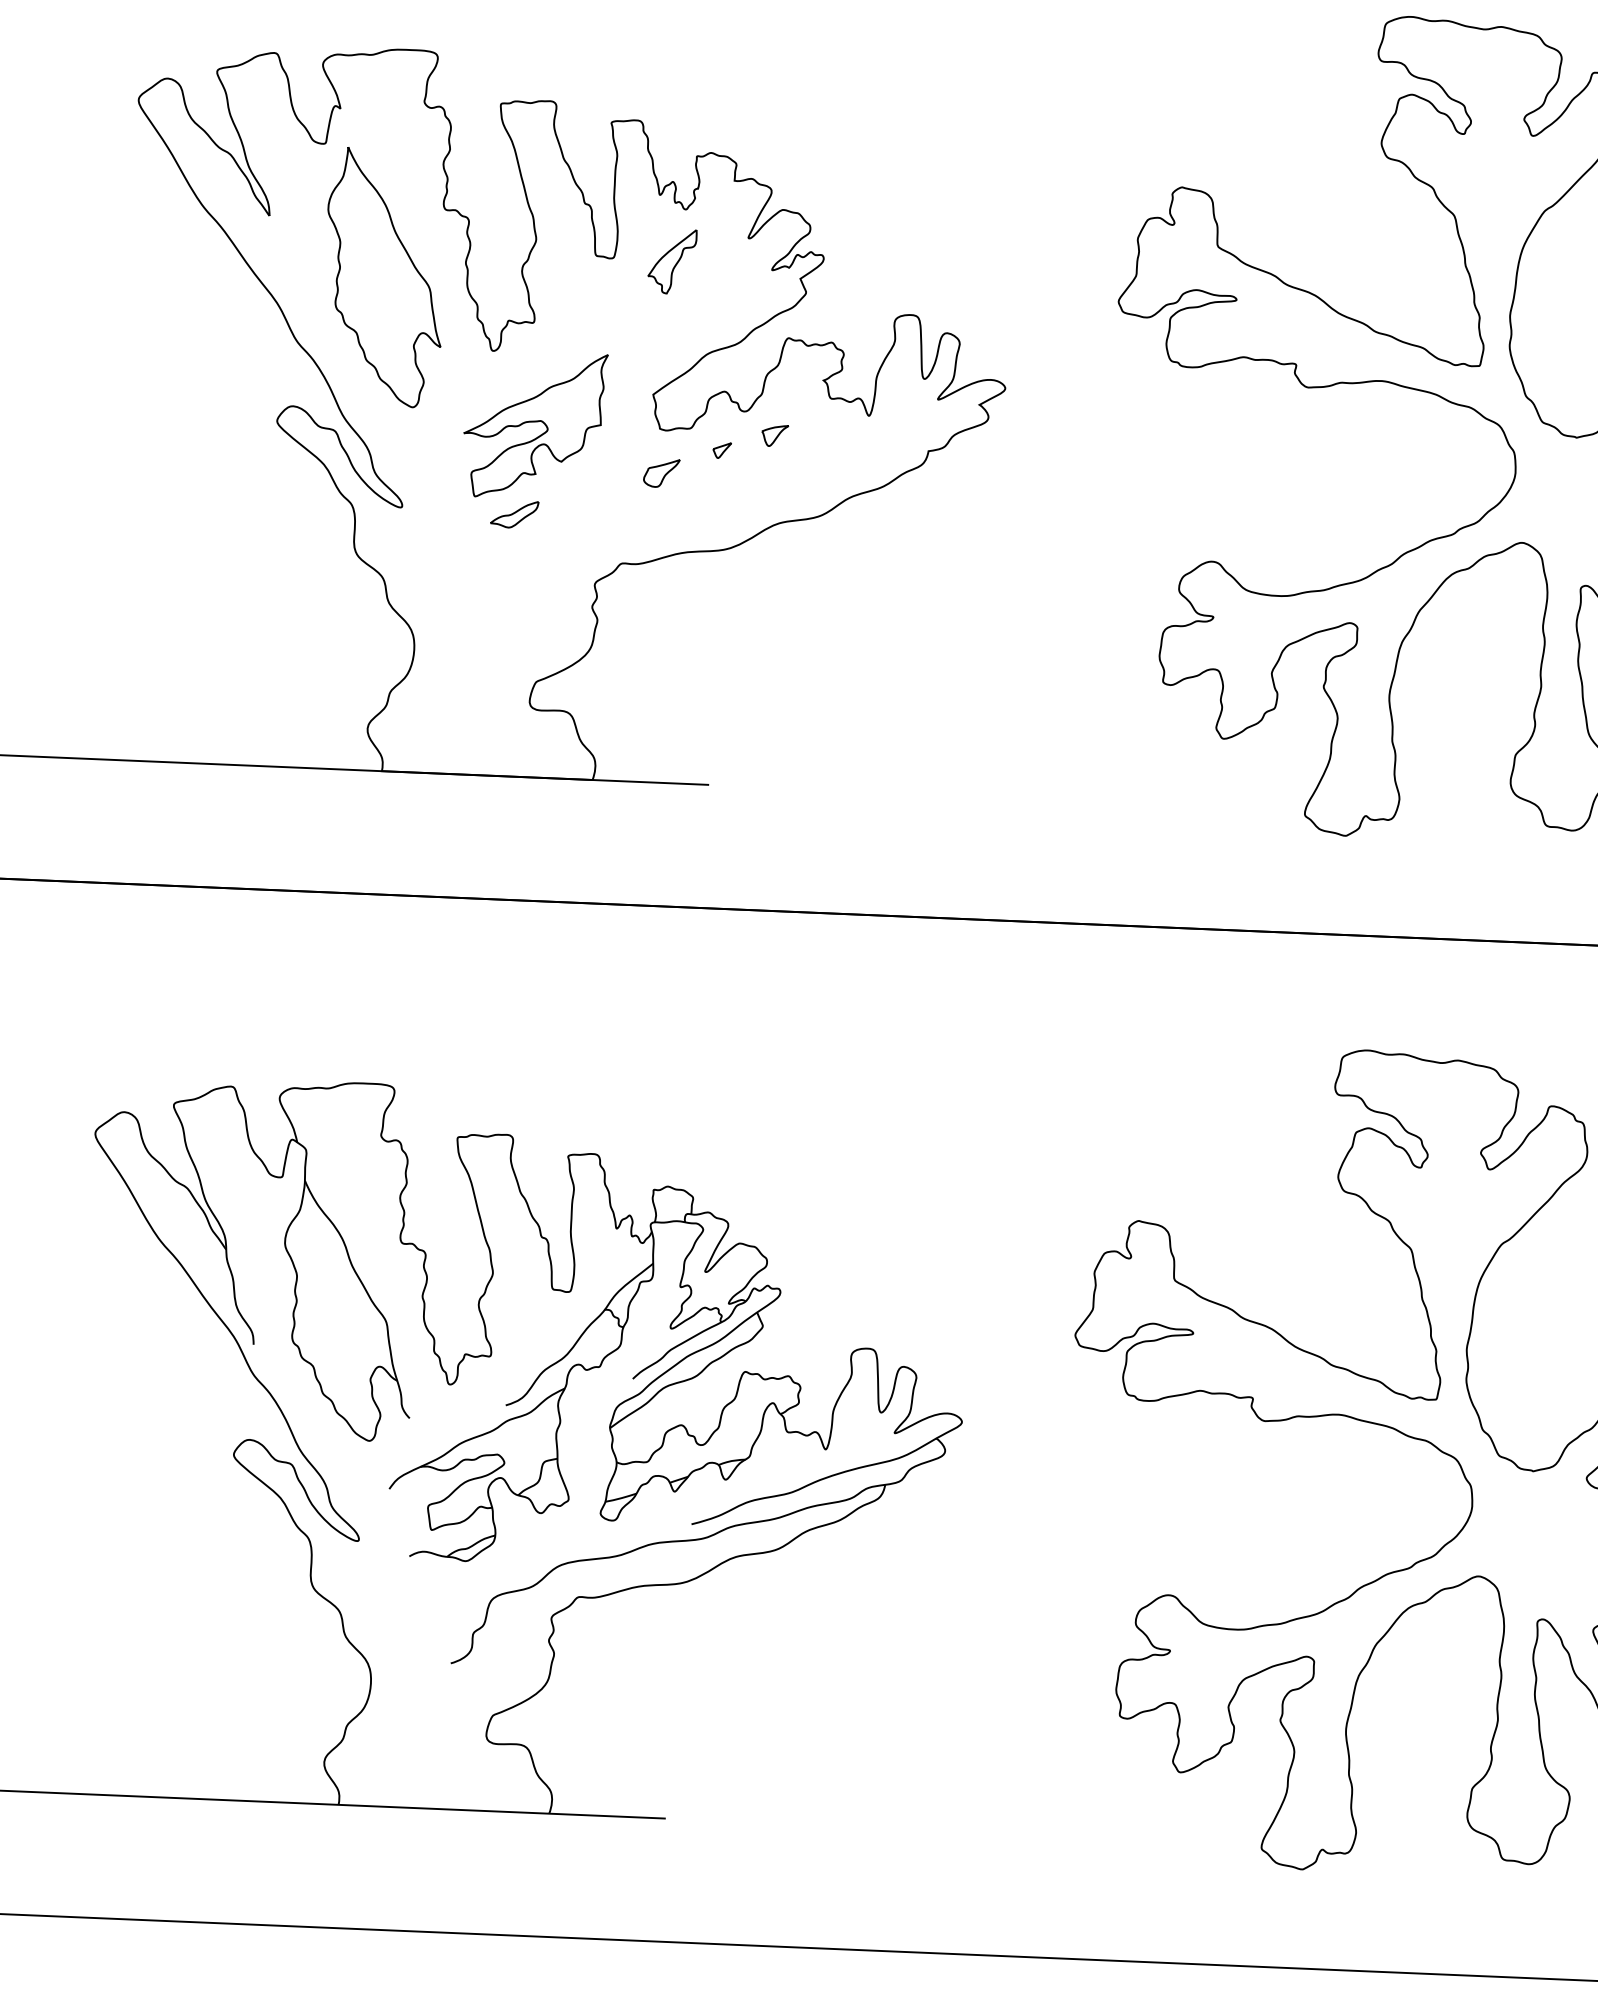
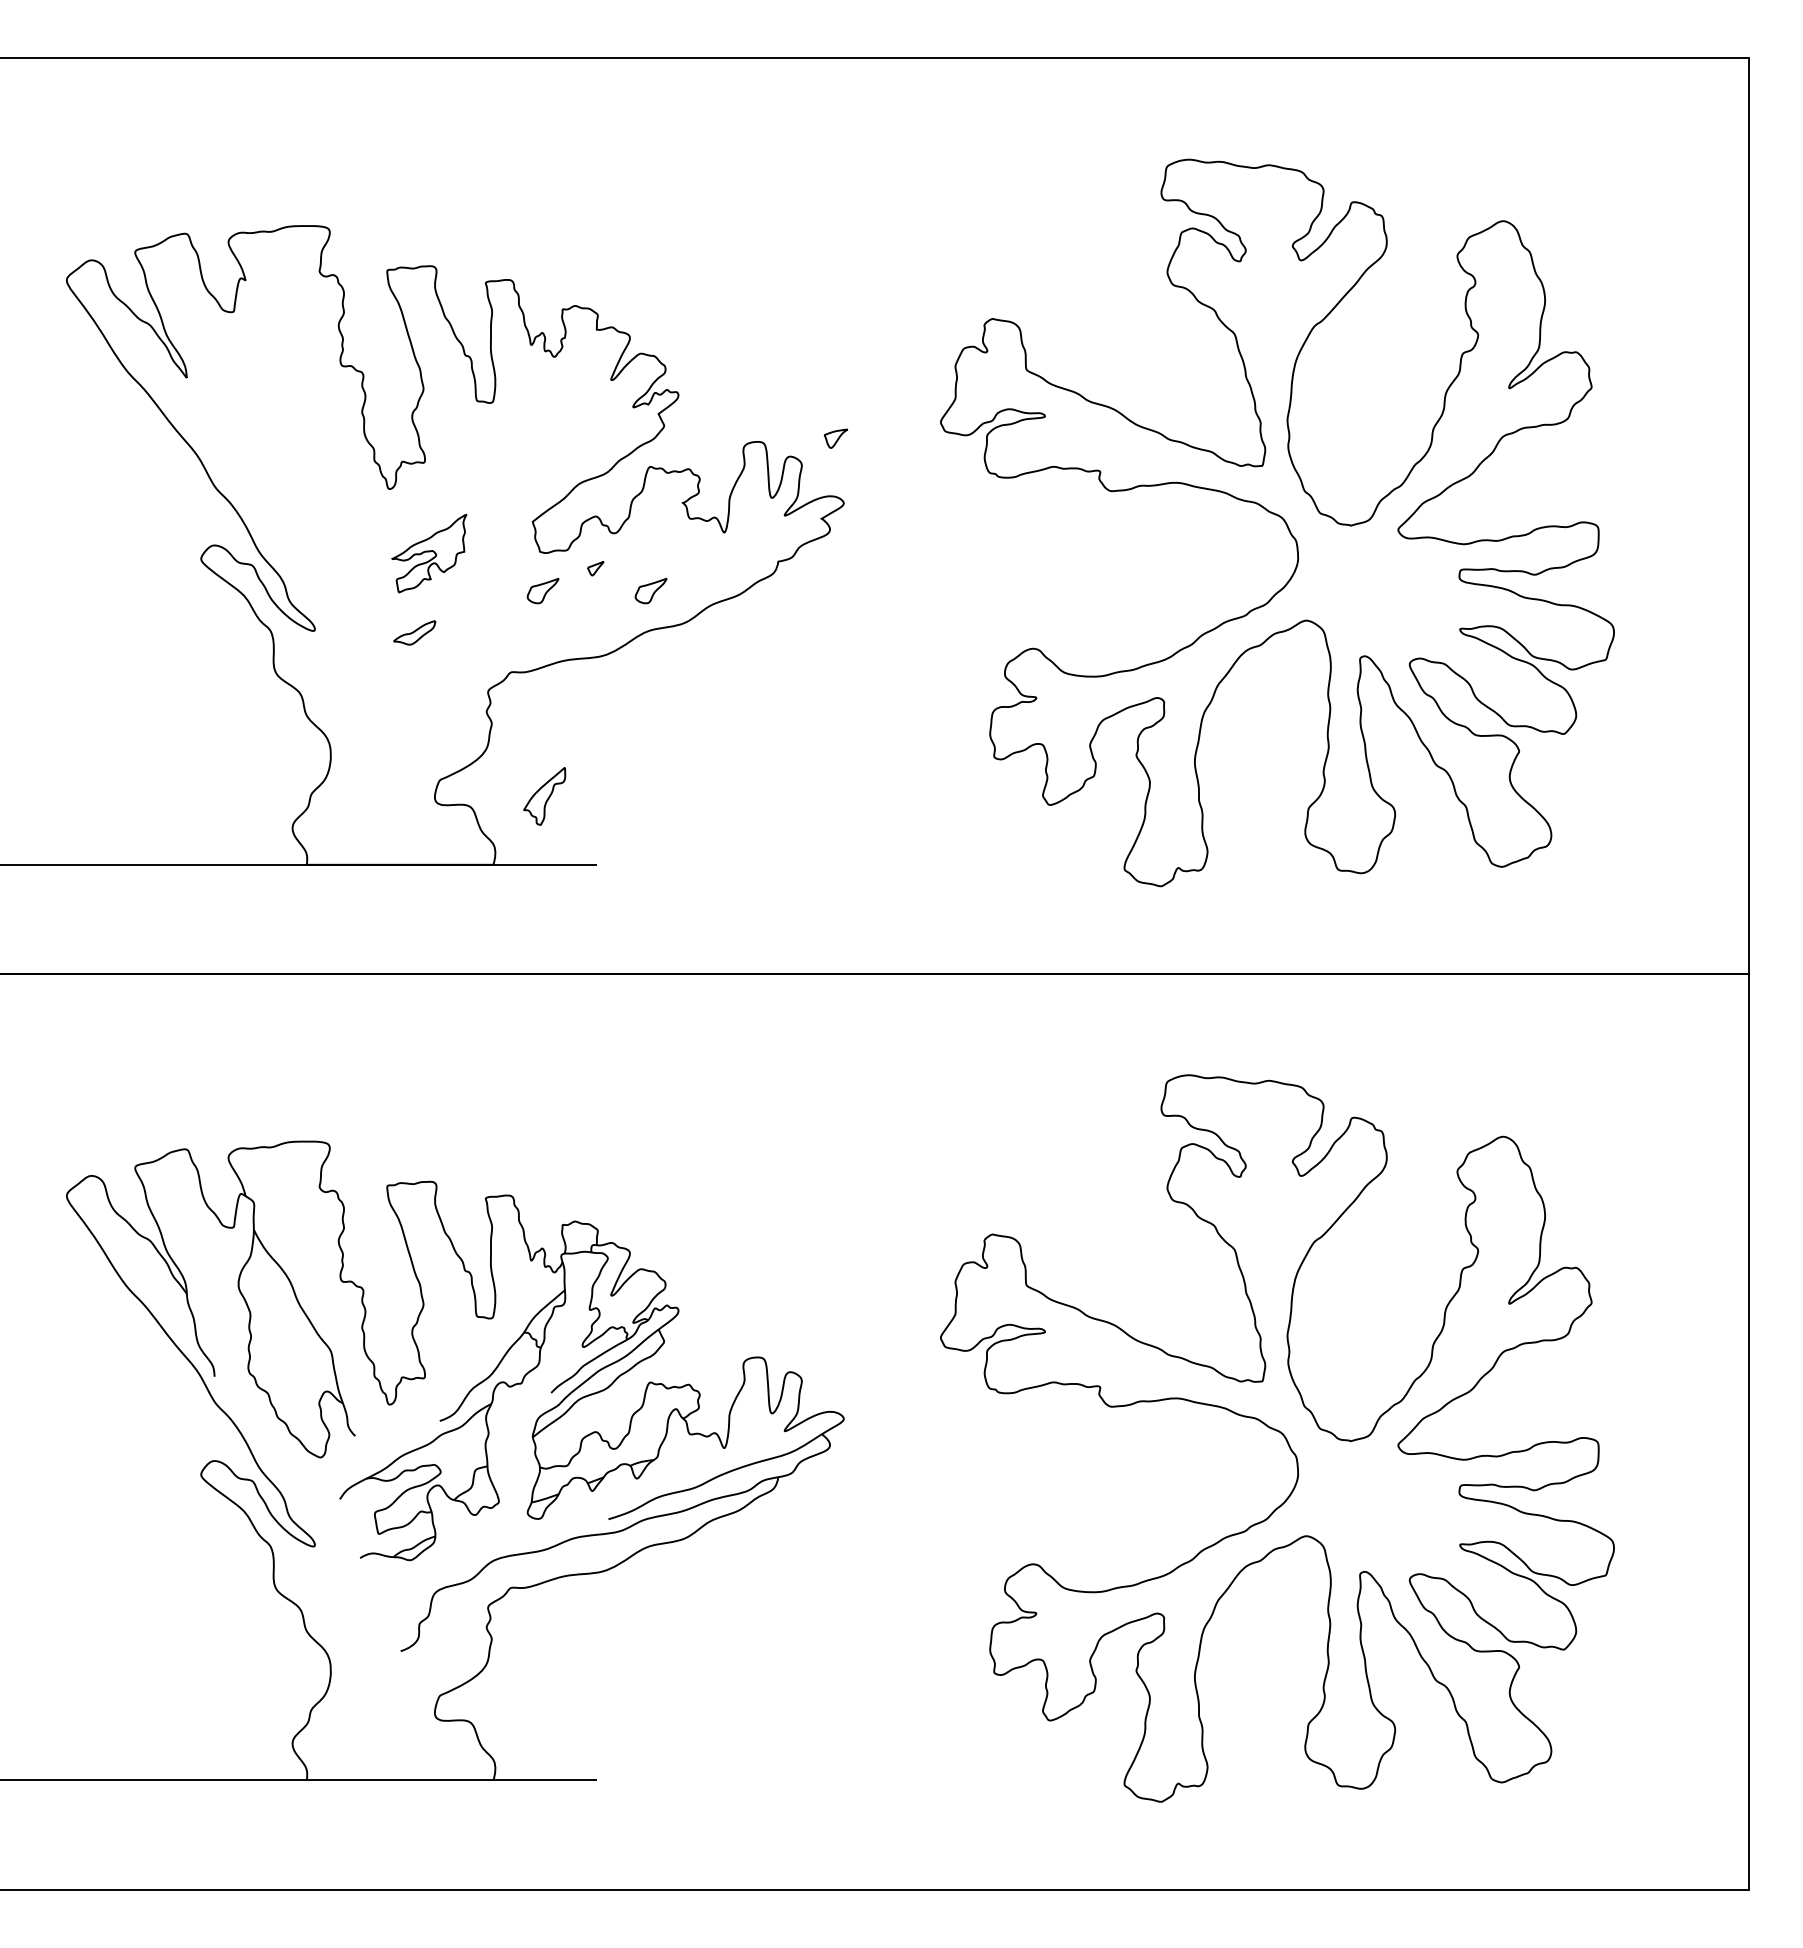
part: (672, 261) -> (544, 796), moved
part: (384, 277) -> (290, 428), removed
part: (535, 425) -> (429, 553), size x0.6
part: (774, 435) -> (835, 438), moved
part: (782, 477) -> (650, 590), added

